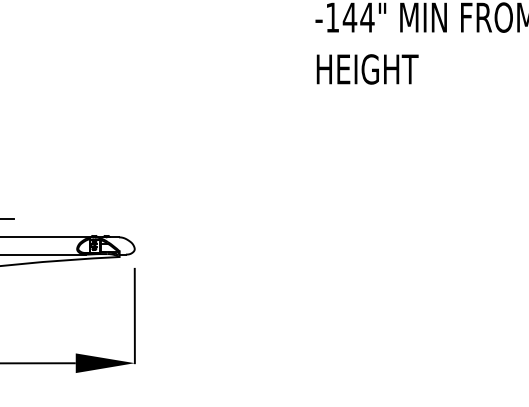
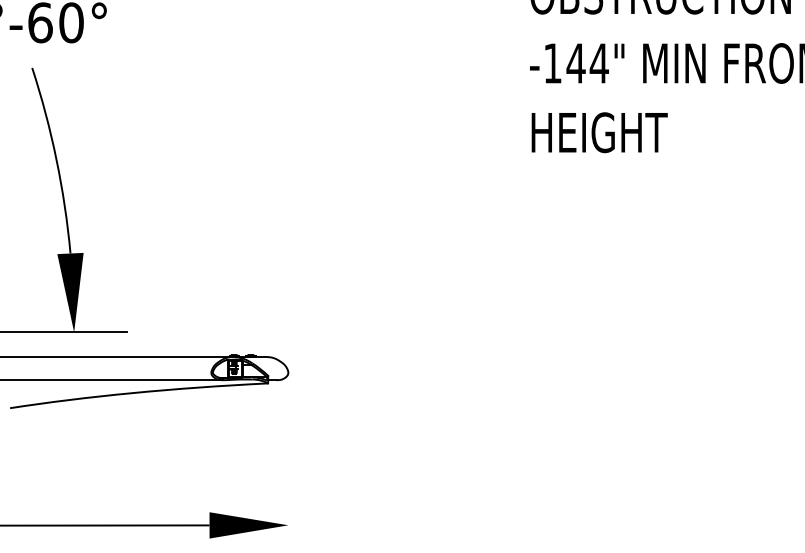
line: (134, 316) -> (288, 462), removed

